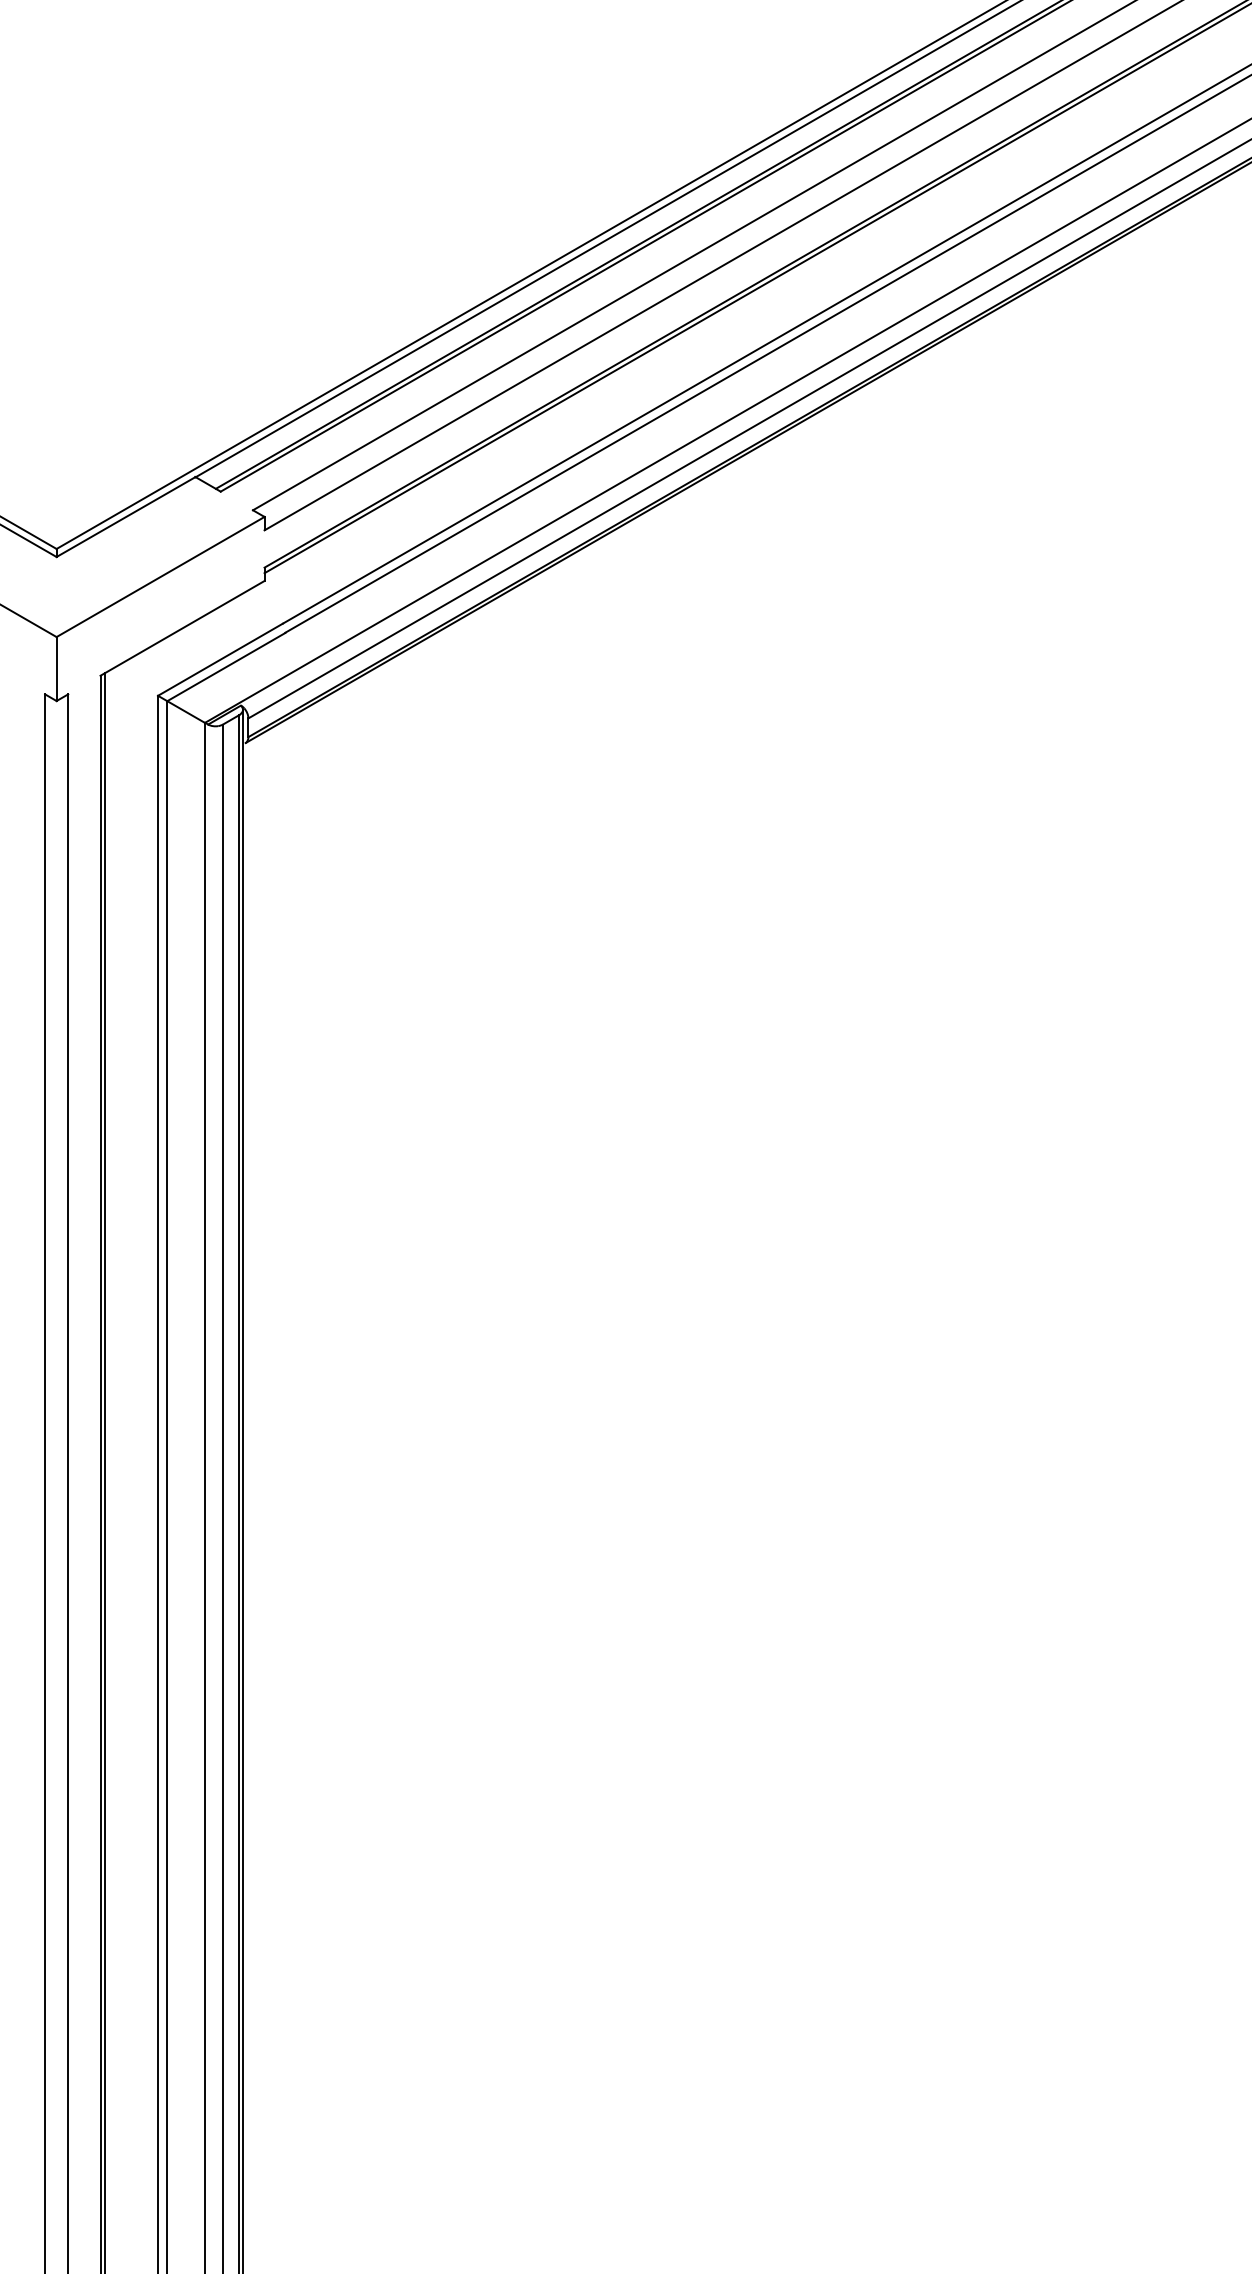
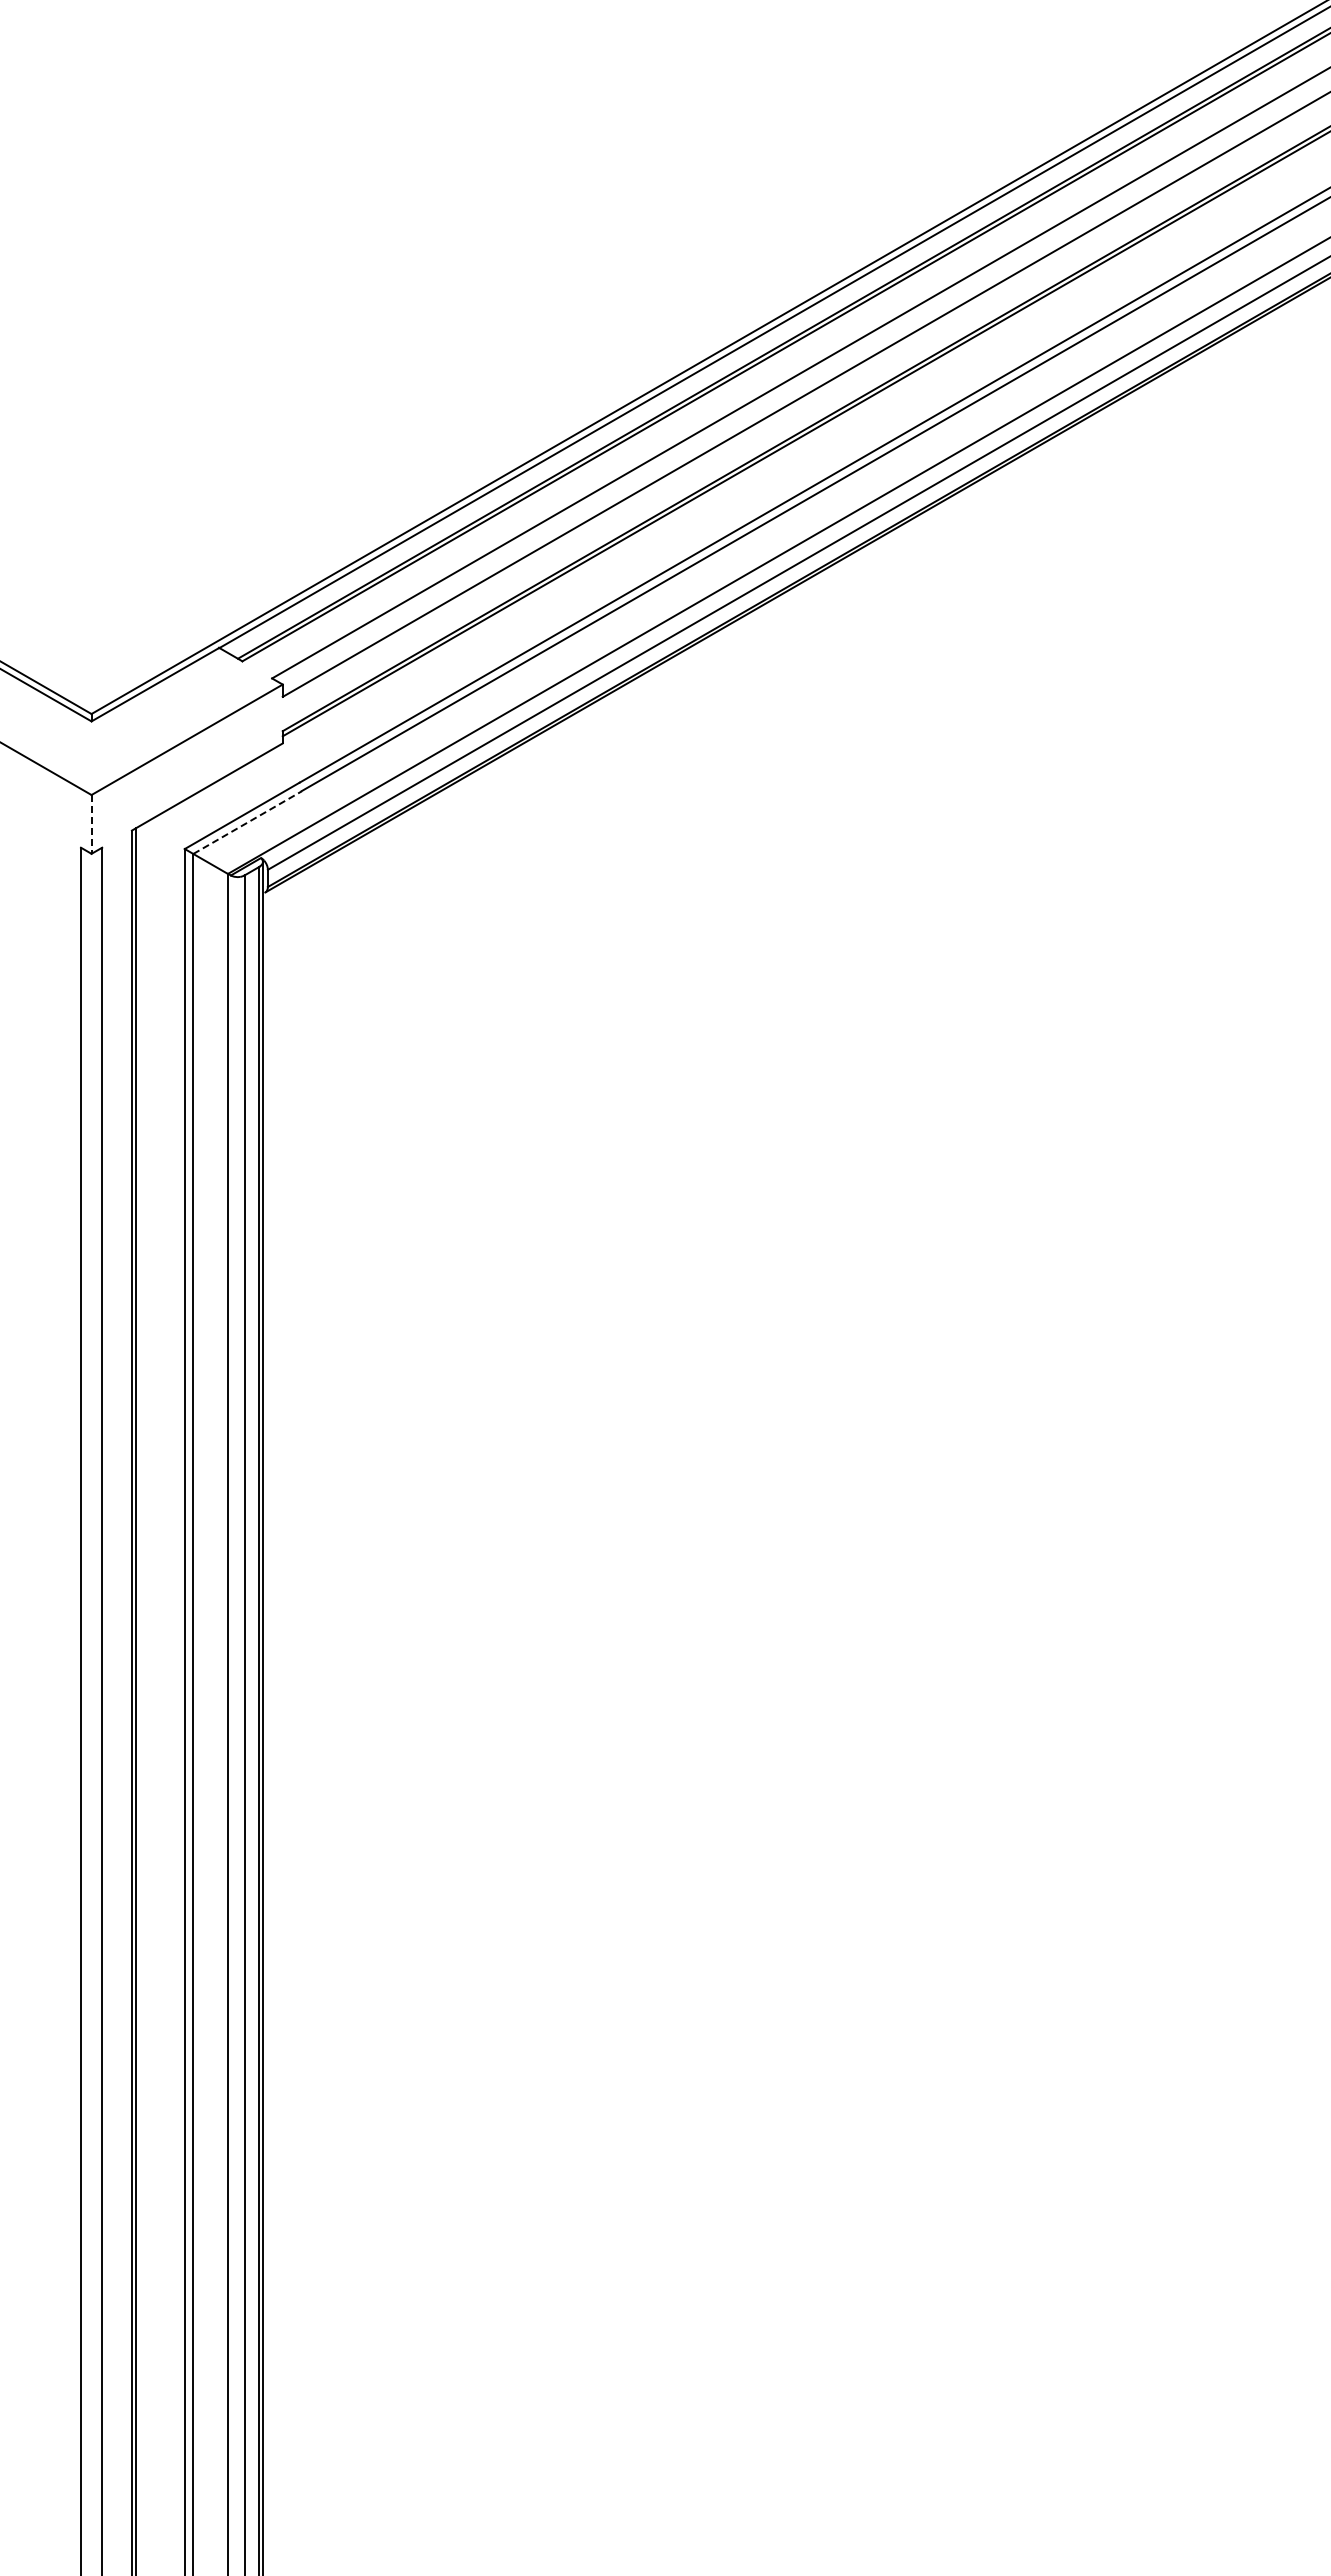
line: (226, 666) -> (247, 822), solid -> dashed
line: (56, 669) -> (91, 824), solid -> dashed

